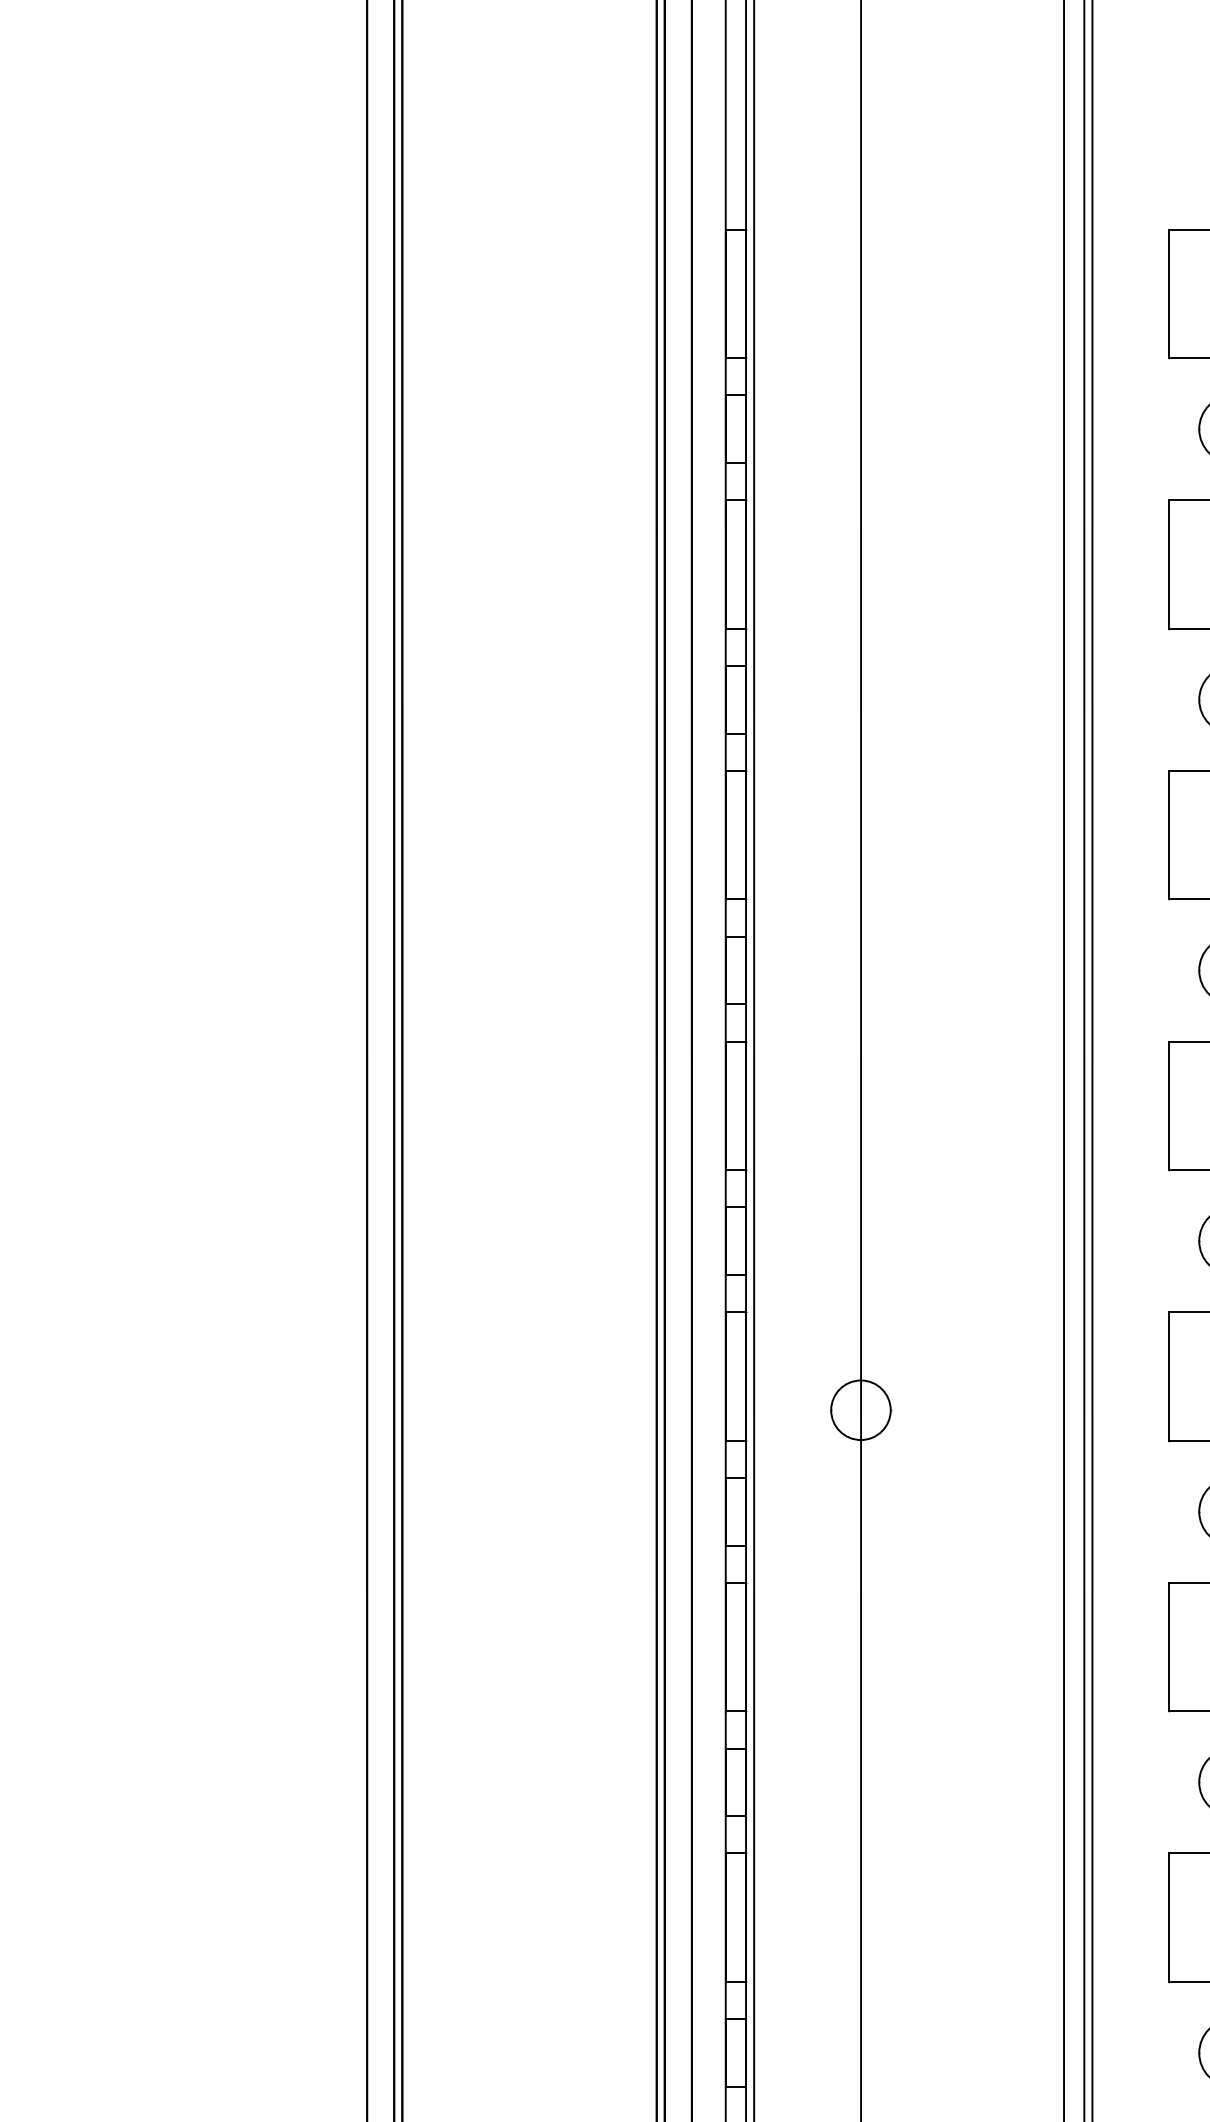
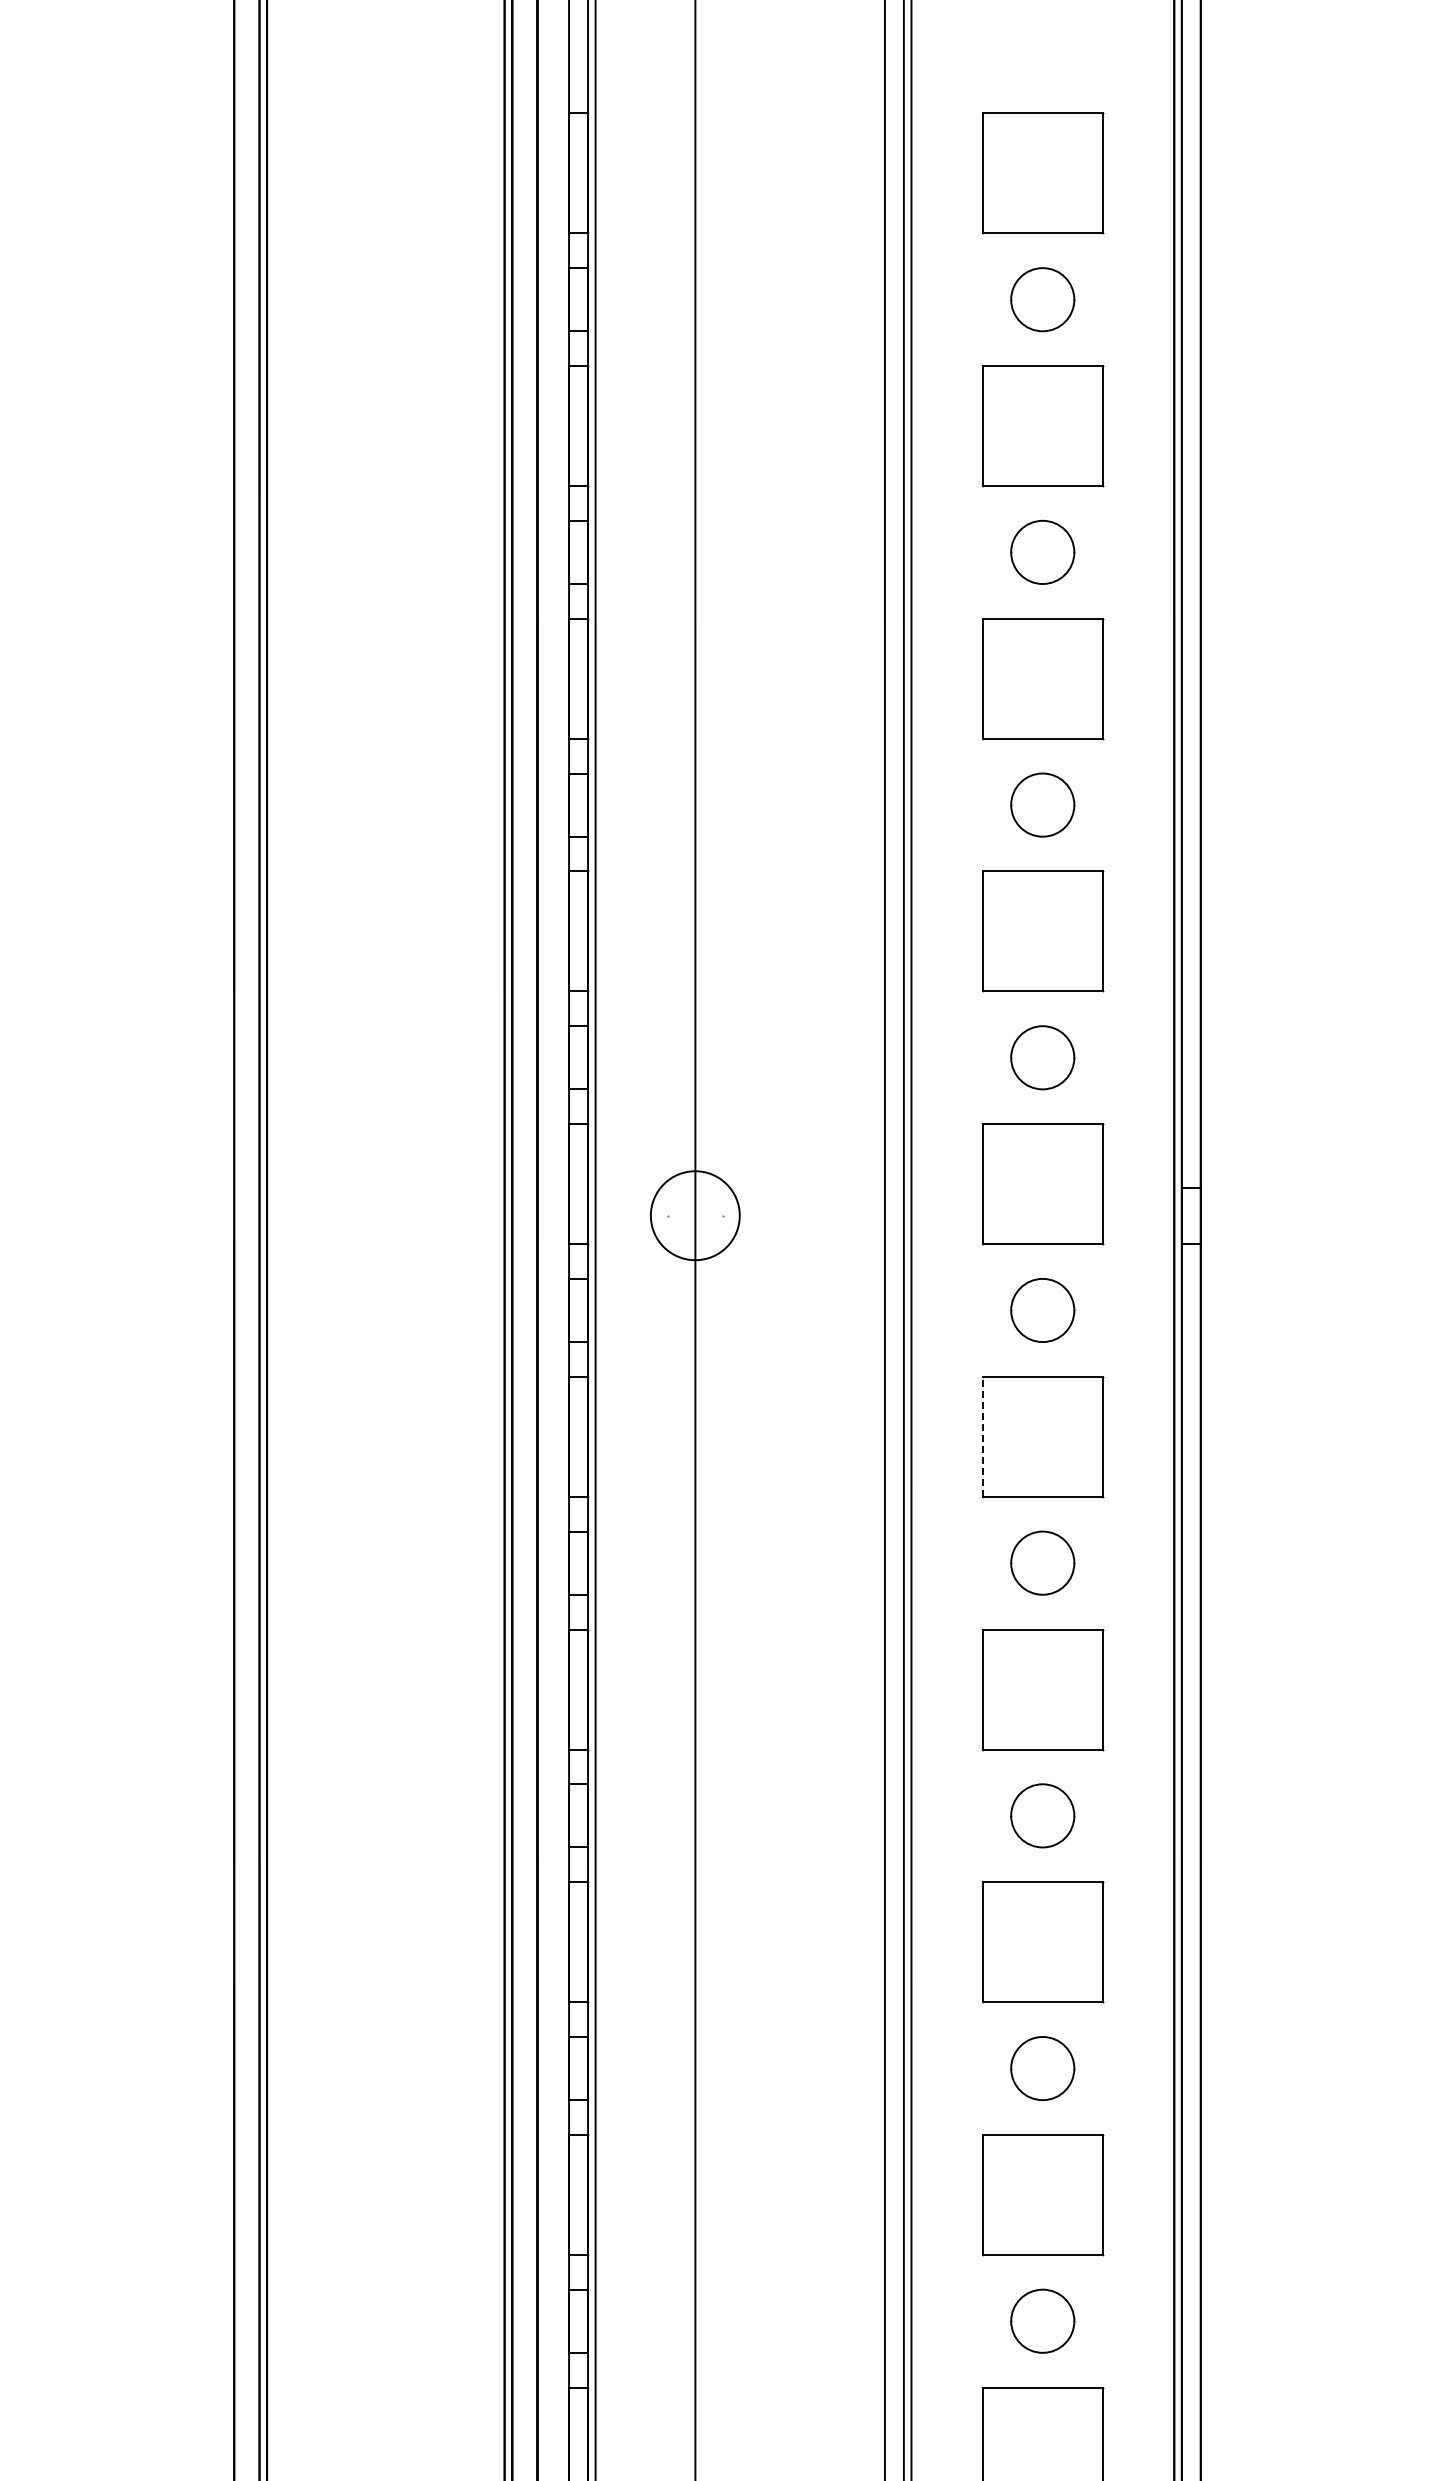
circle: (861, 1410) -> (695, 1215), size x1.6
line: (1168, 1646) -> (982, 1436), solid -> dashed

